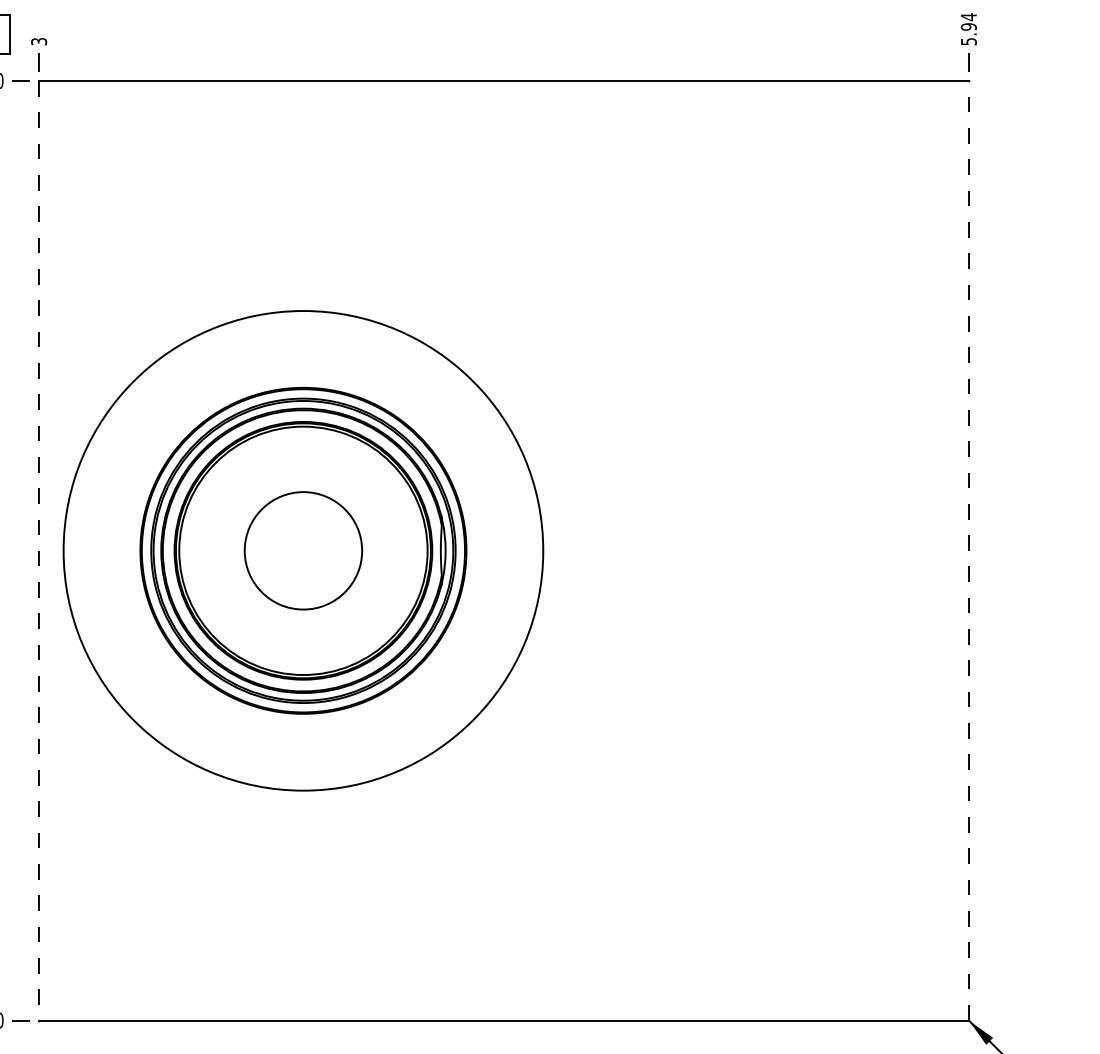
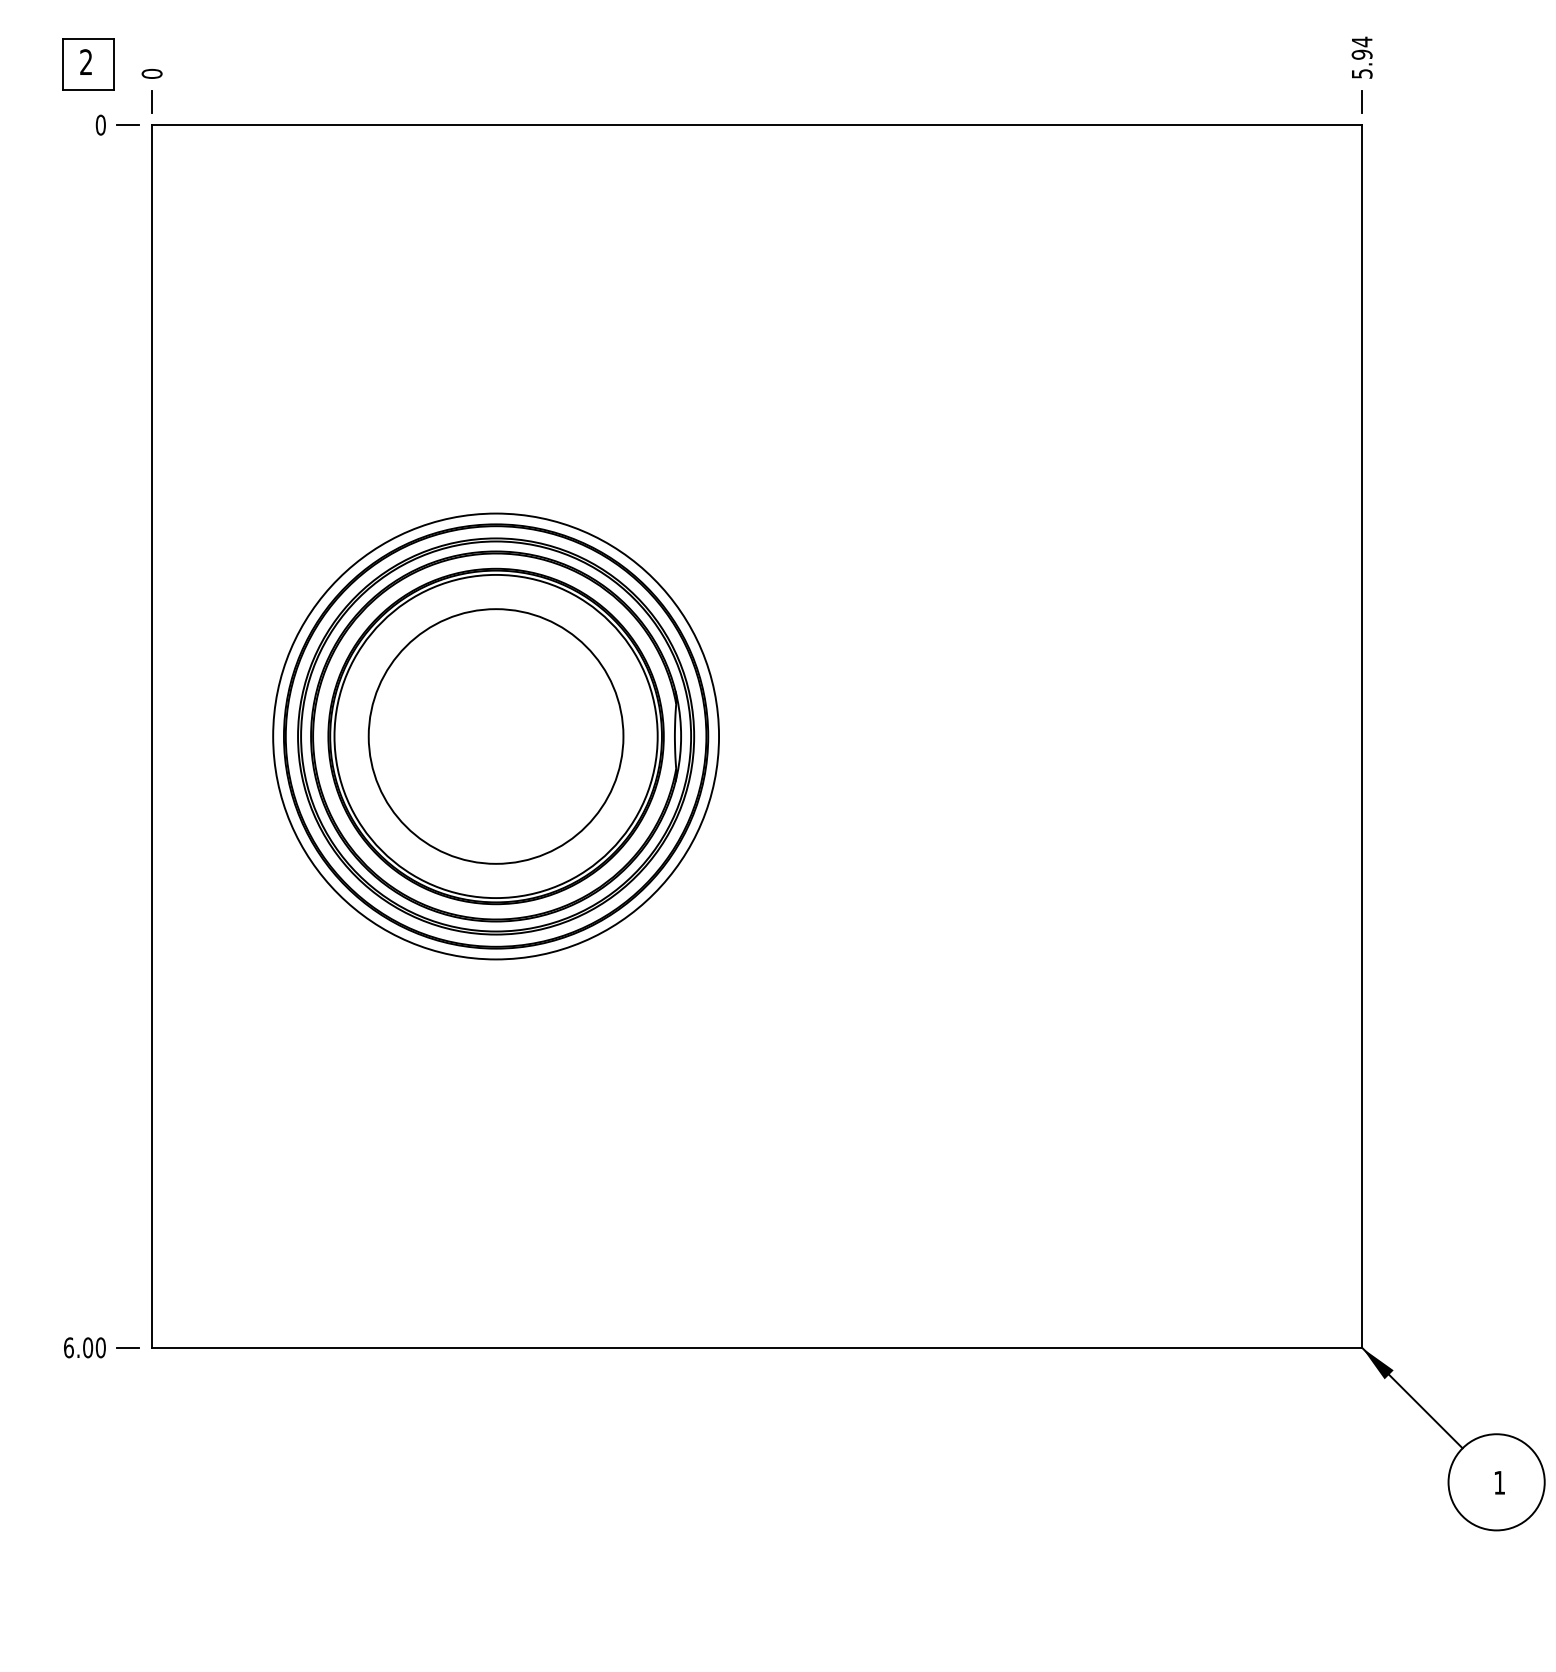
text: (38, 41) -> (151, 73), 3 -> 0
circle: (302, 550) -> (495, 736), size x1.67
circle: (303, 550) -> (496, 736), size x0.71
line: (969, 550) -> (1362, 736), dashed -> solid
line: (39, 551) -> (152, 737), dashed -> solid

